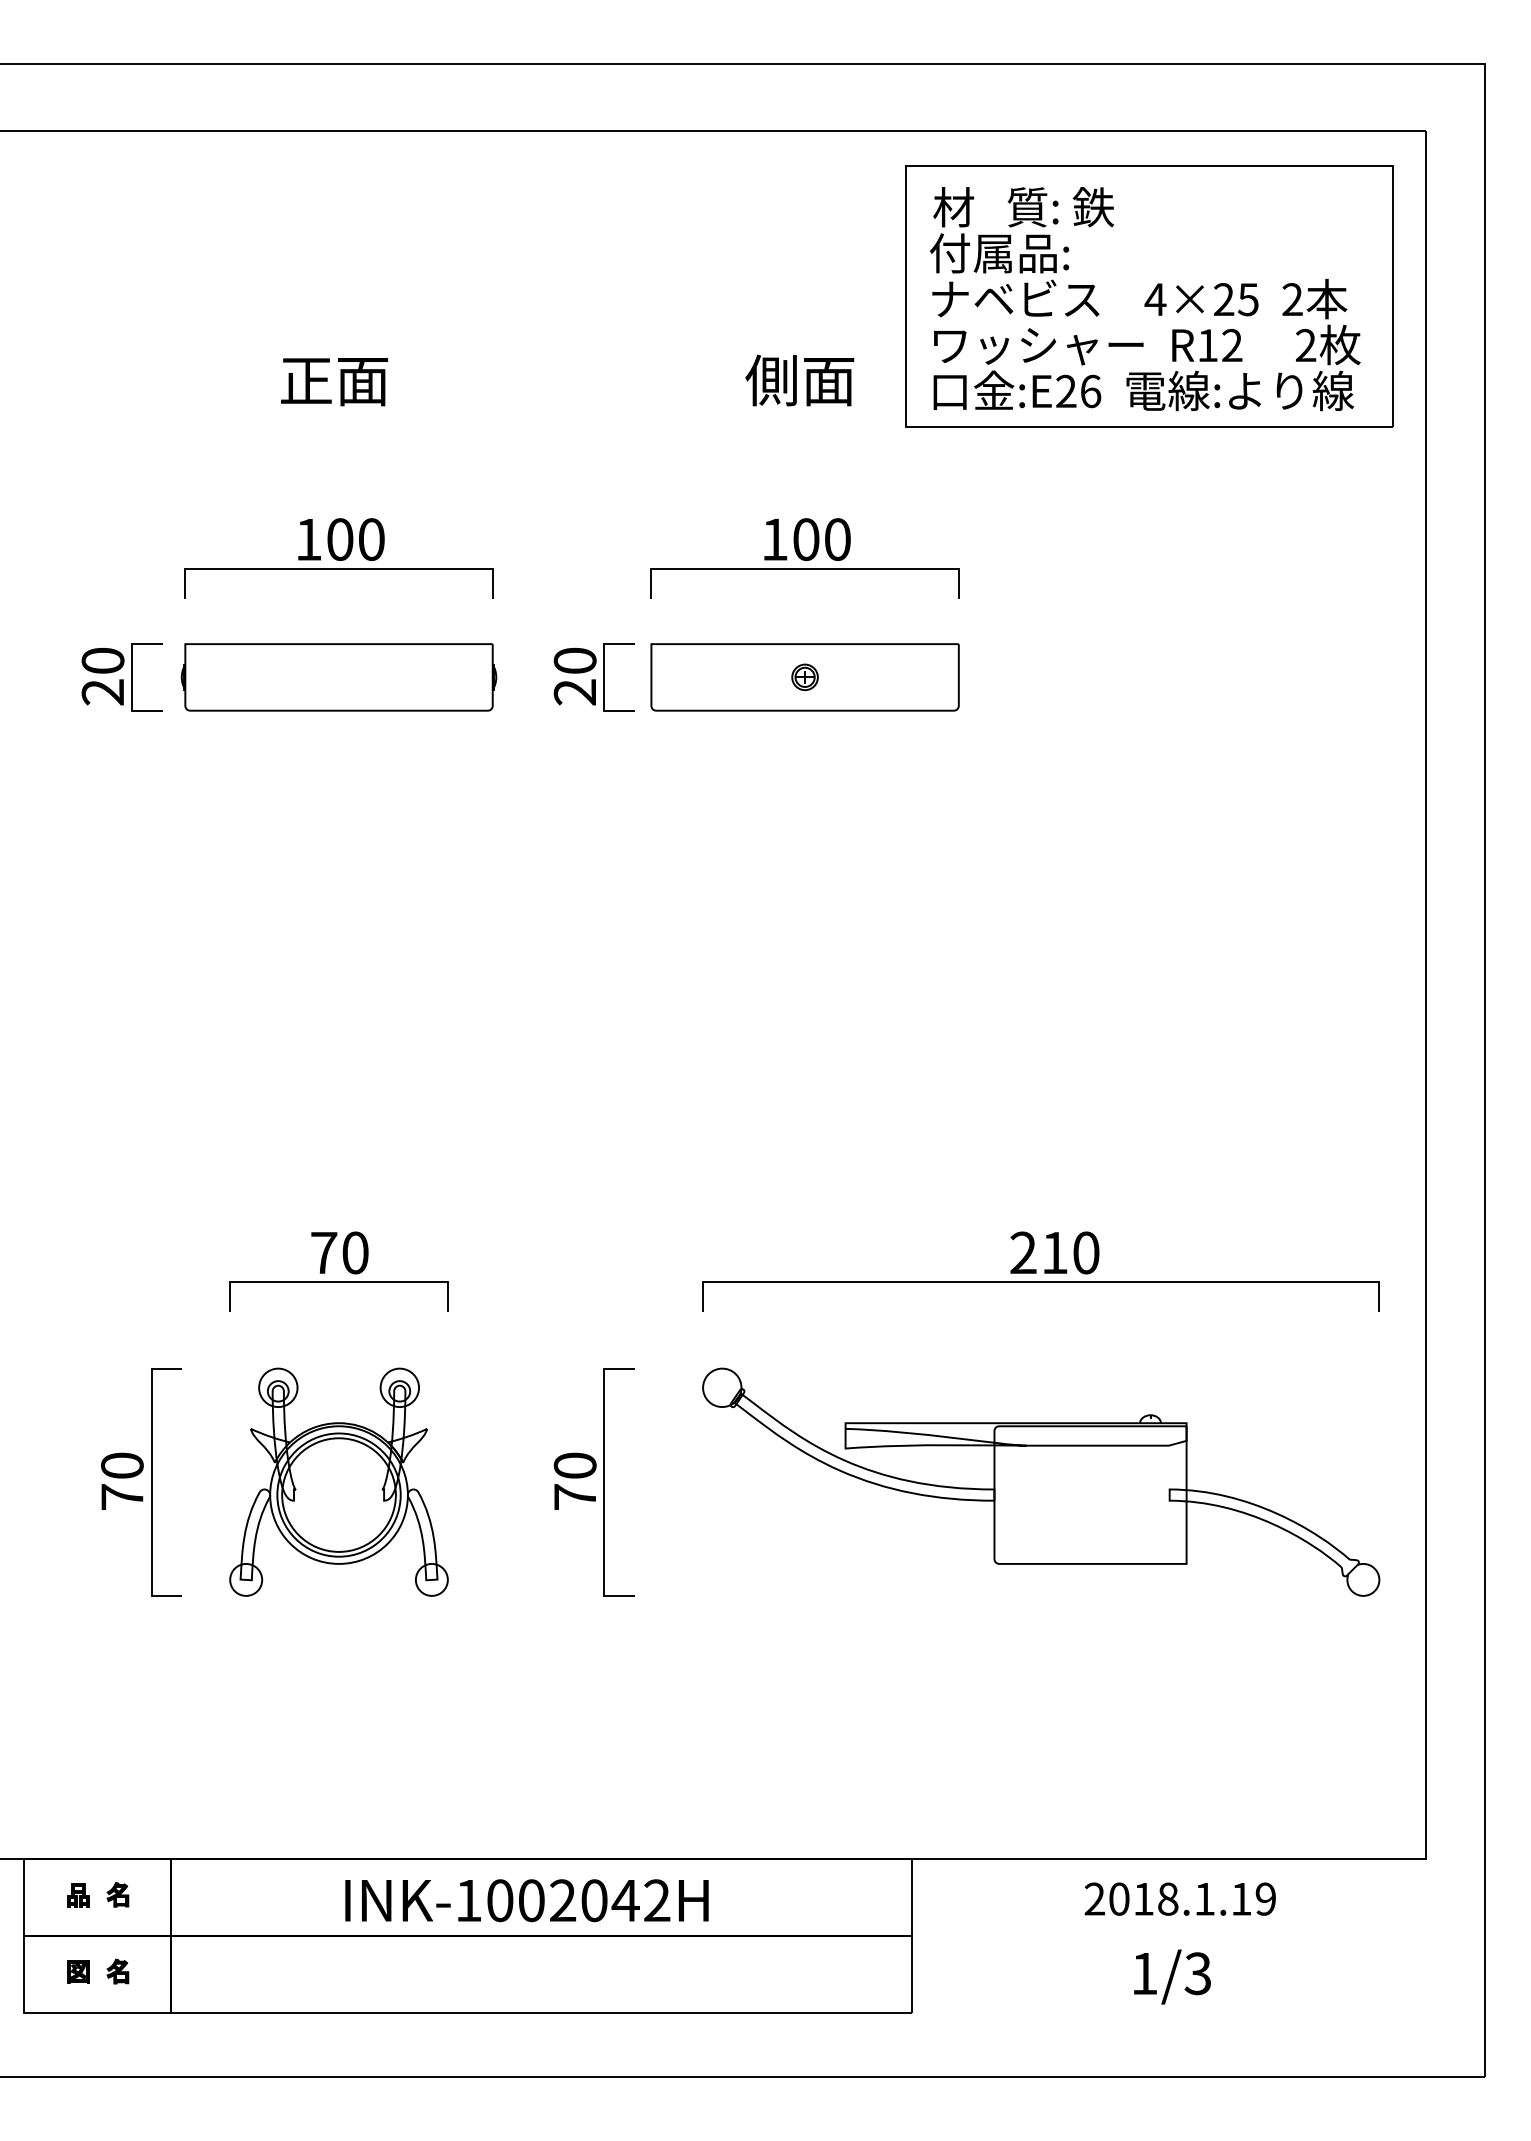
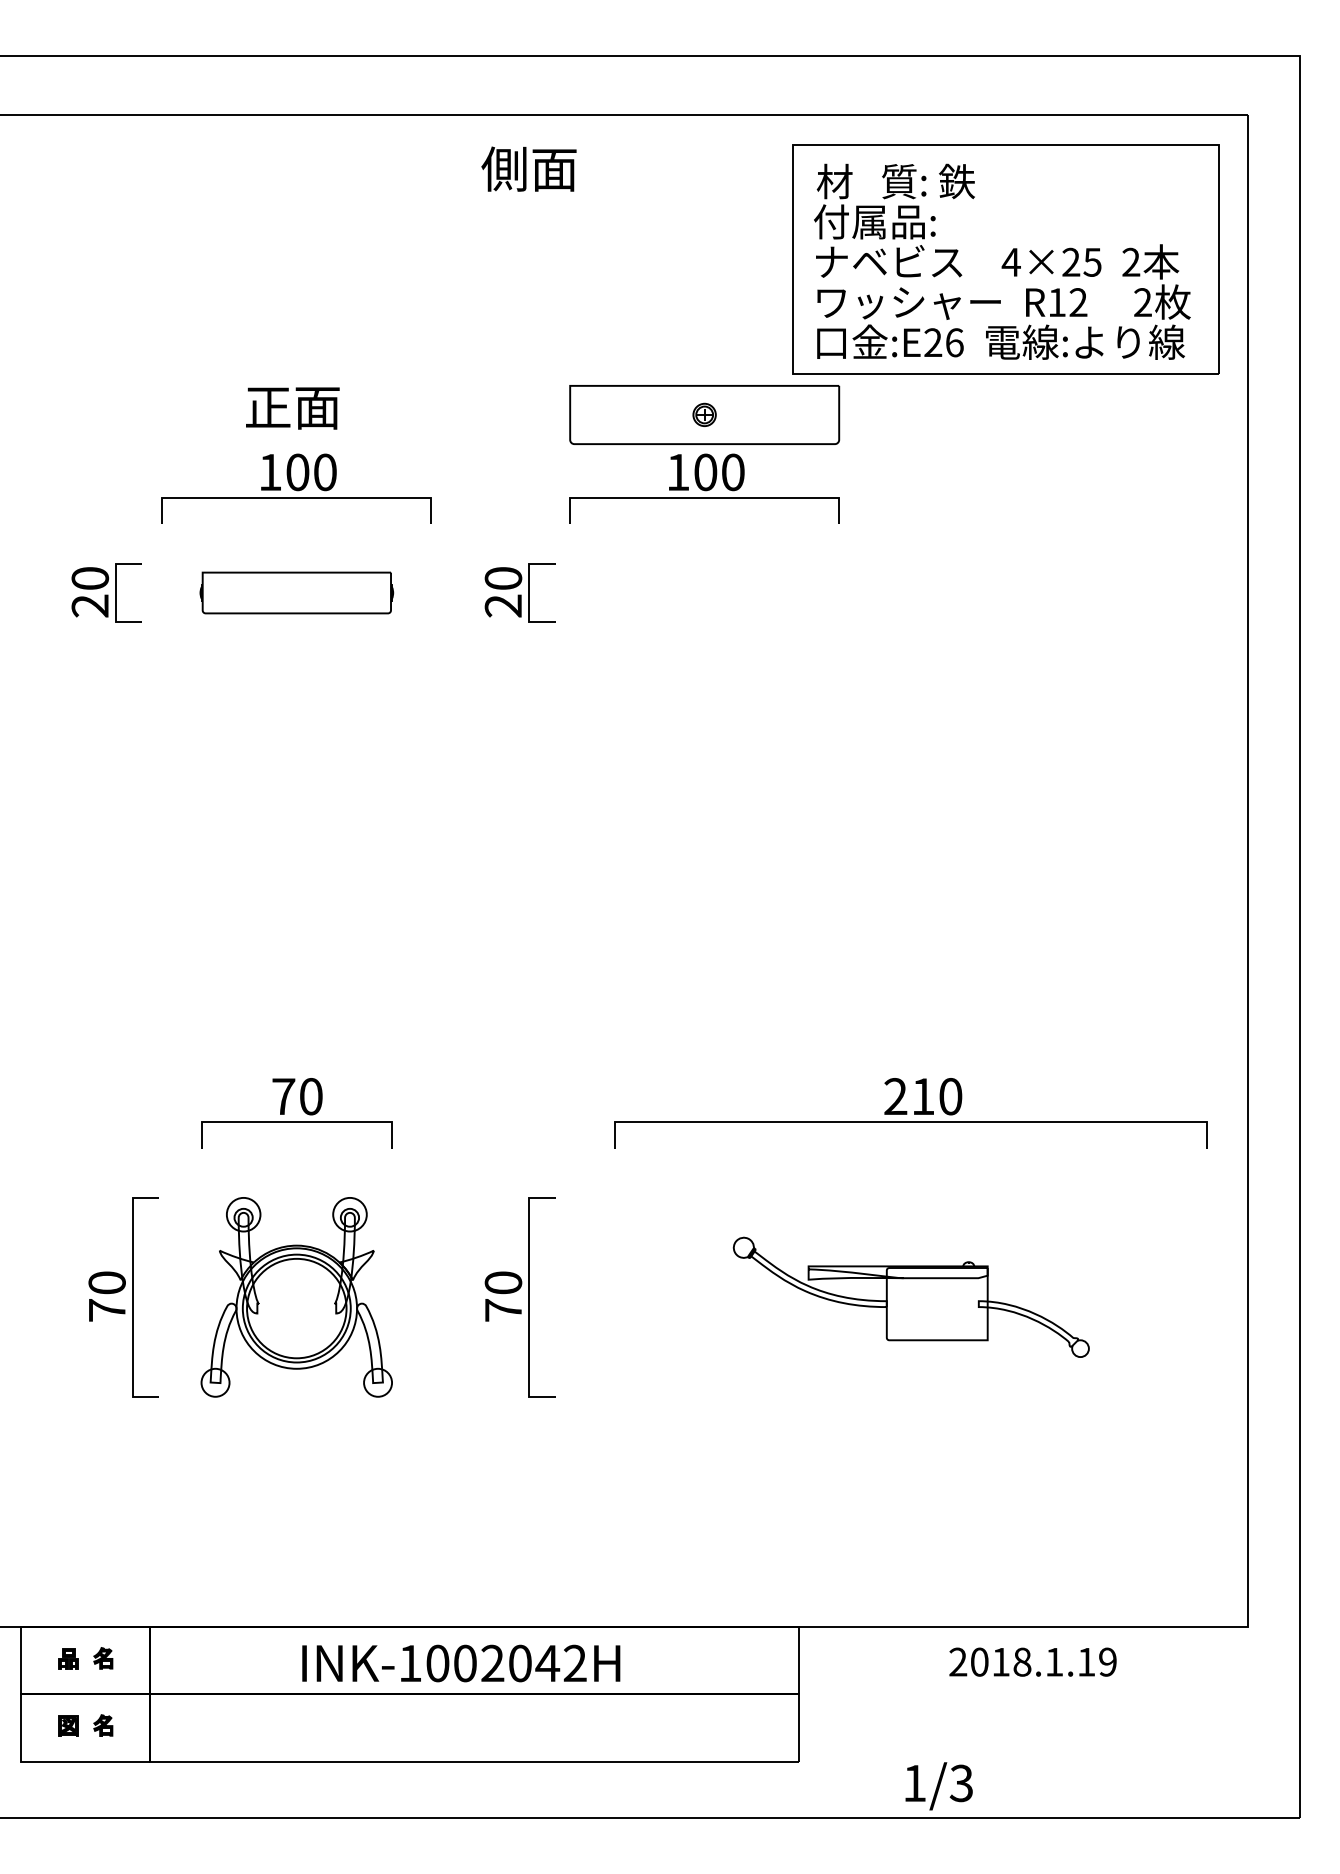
text: (799, 379) -> (528, 168), moved
text: (334, 382) -> (292, 408), moved
part: (338, 676) -> (296, 592), size x0.7
part: (804, 676) -> (704, 414), moved
part: (1041, 1482) -> (911, 1297), size x0.6
text: (1171, 1977) -> (938, 1786), moved

